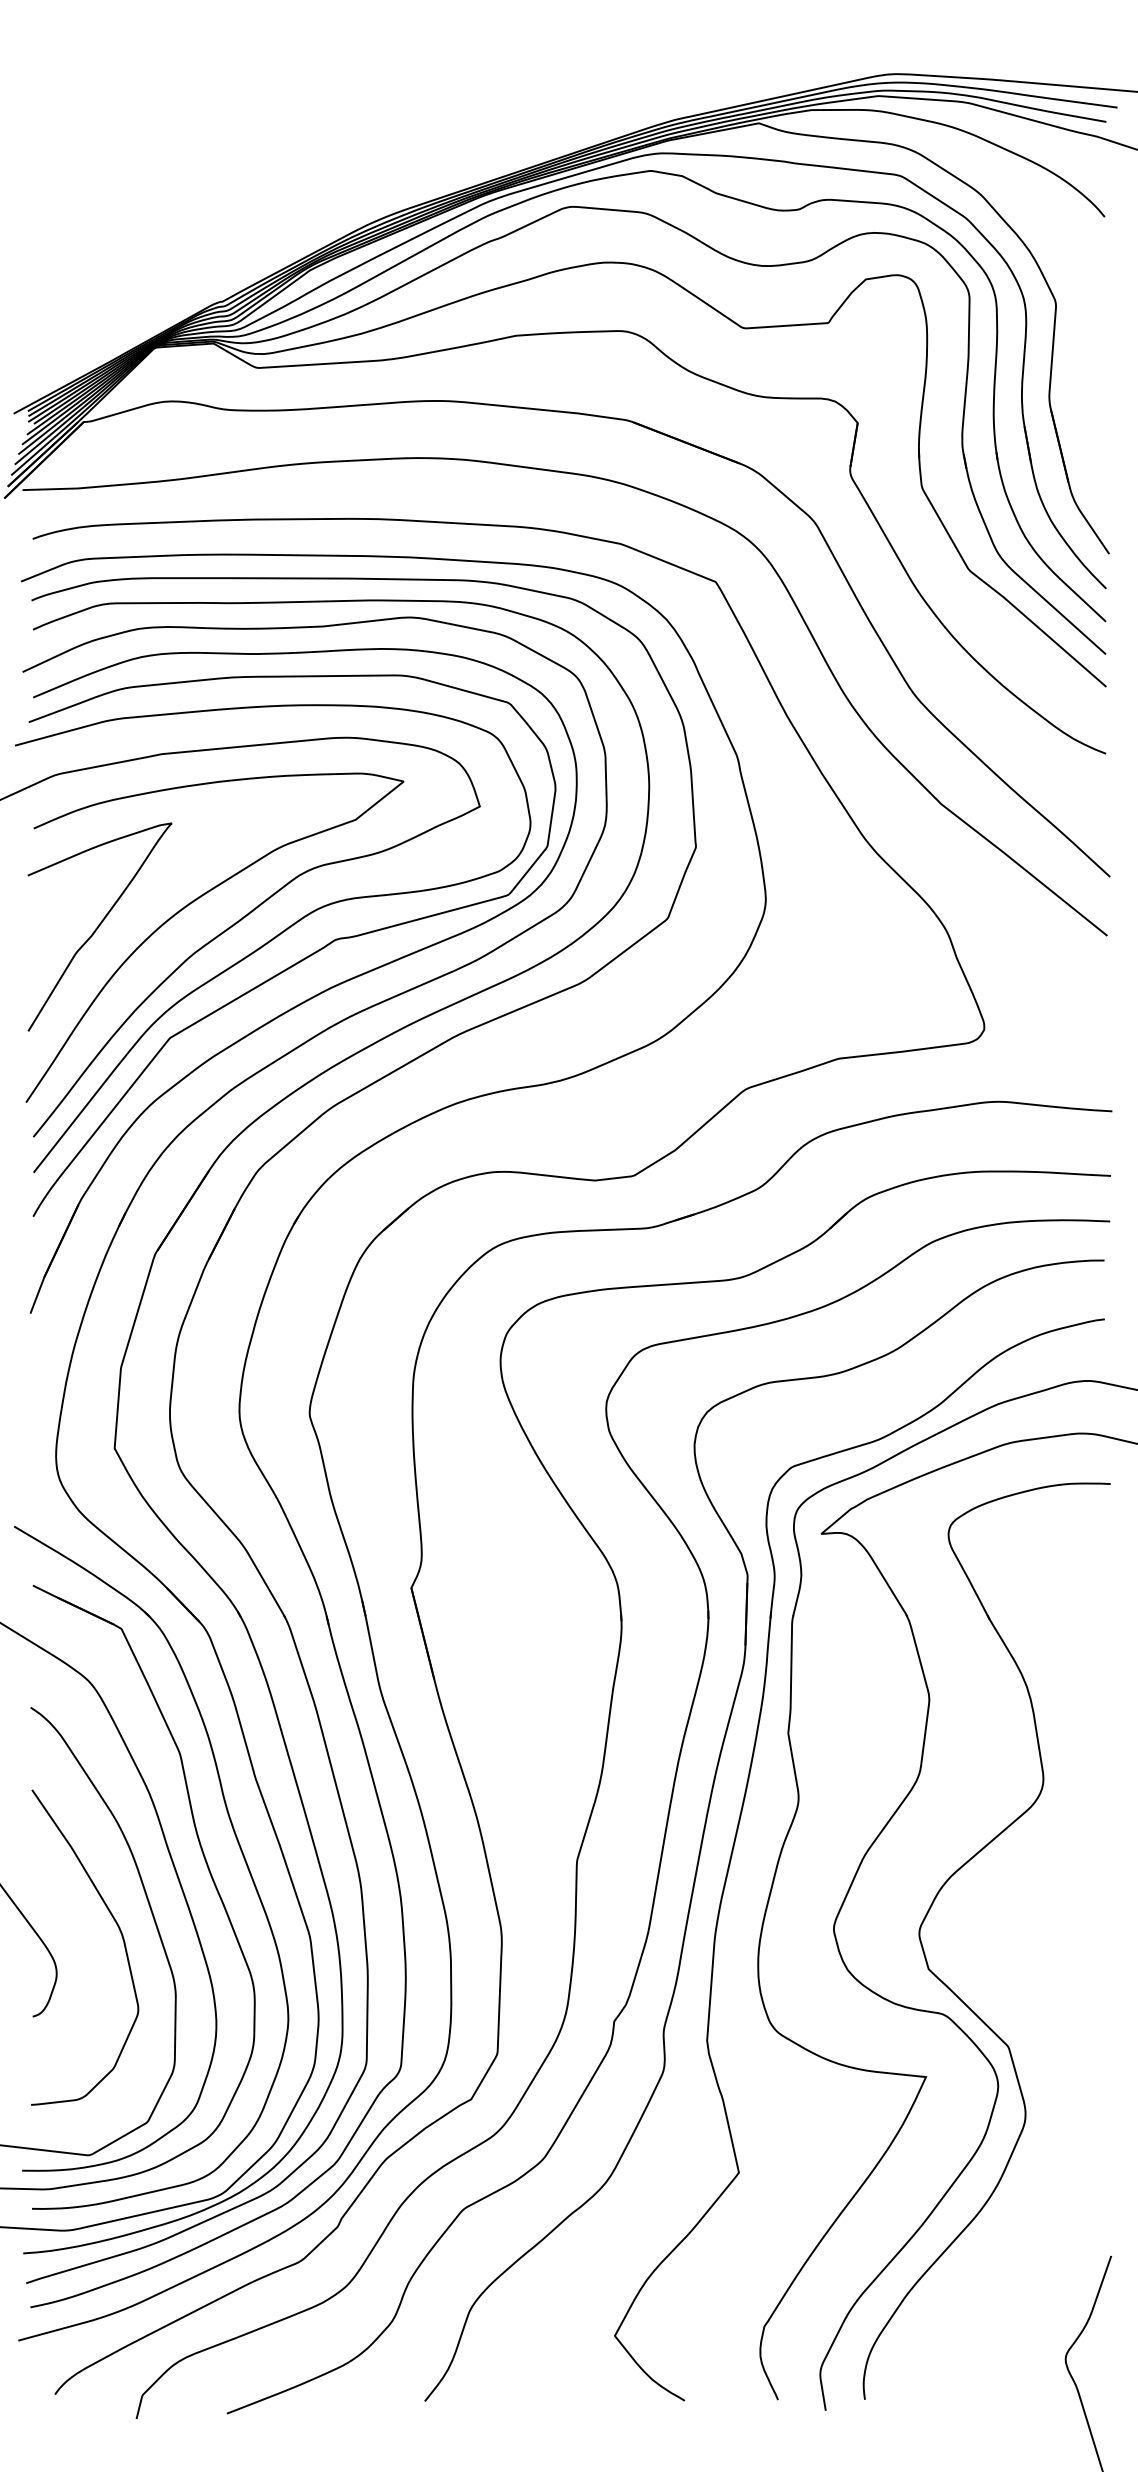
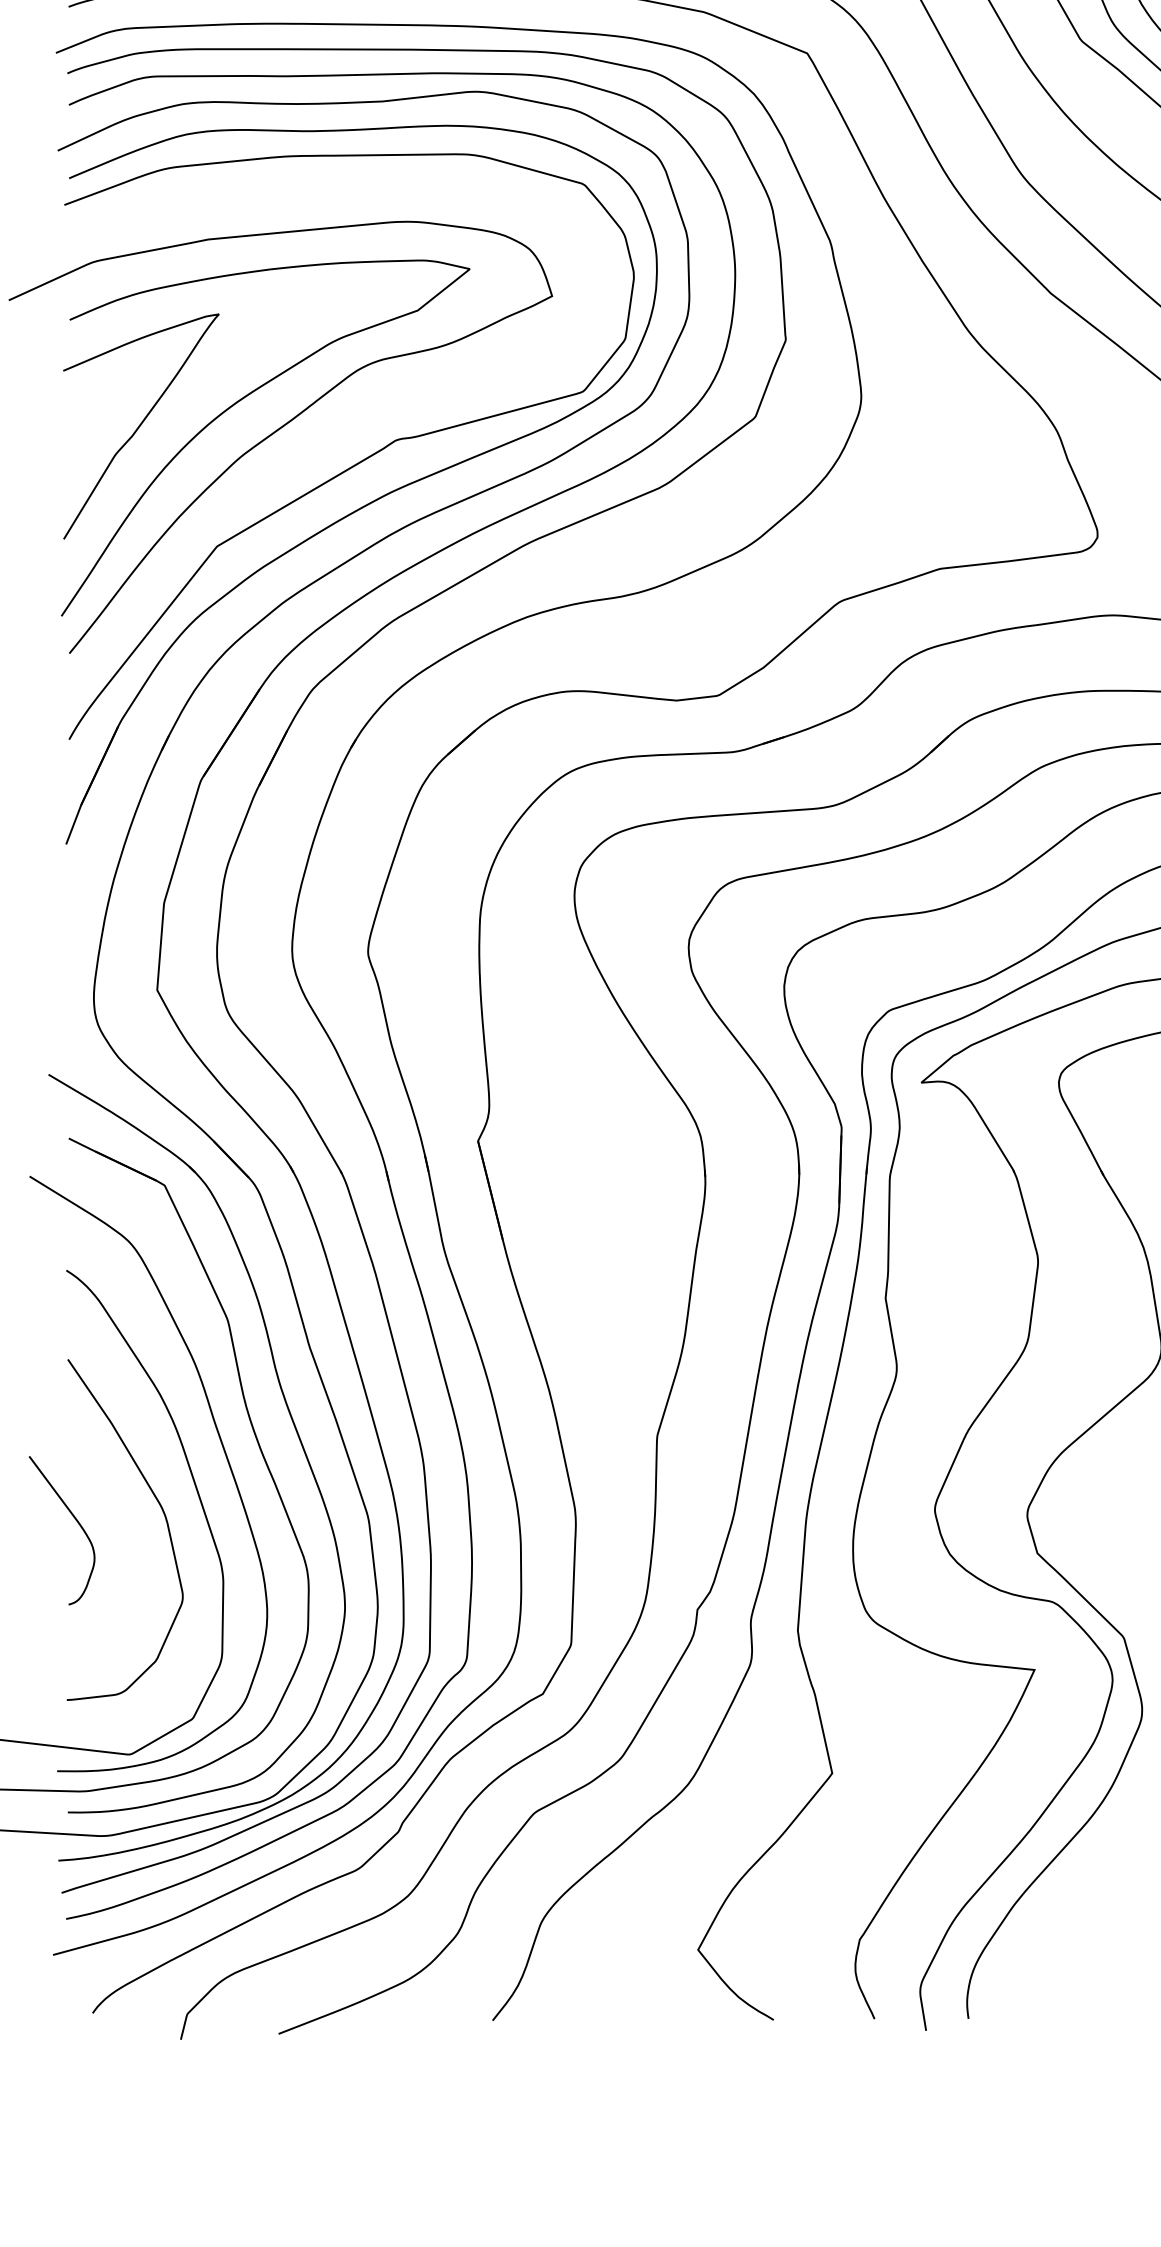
curve: (273, 938) -> (328, 438), removed

